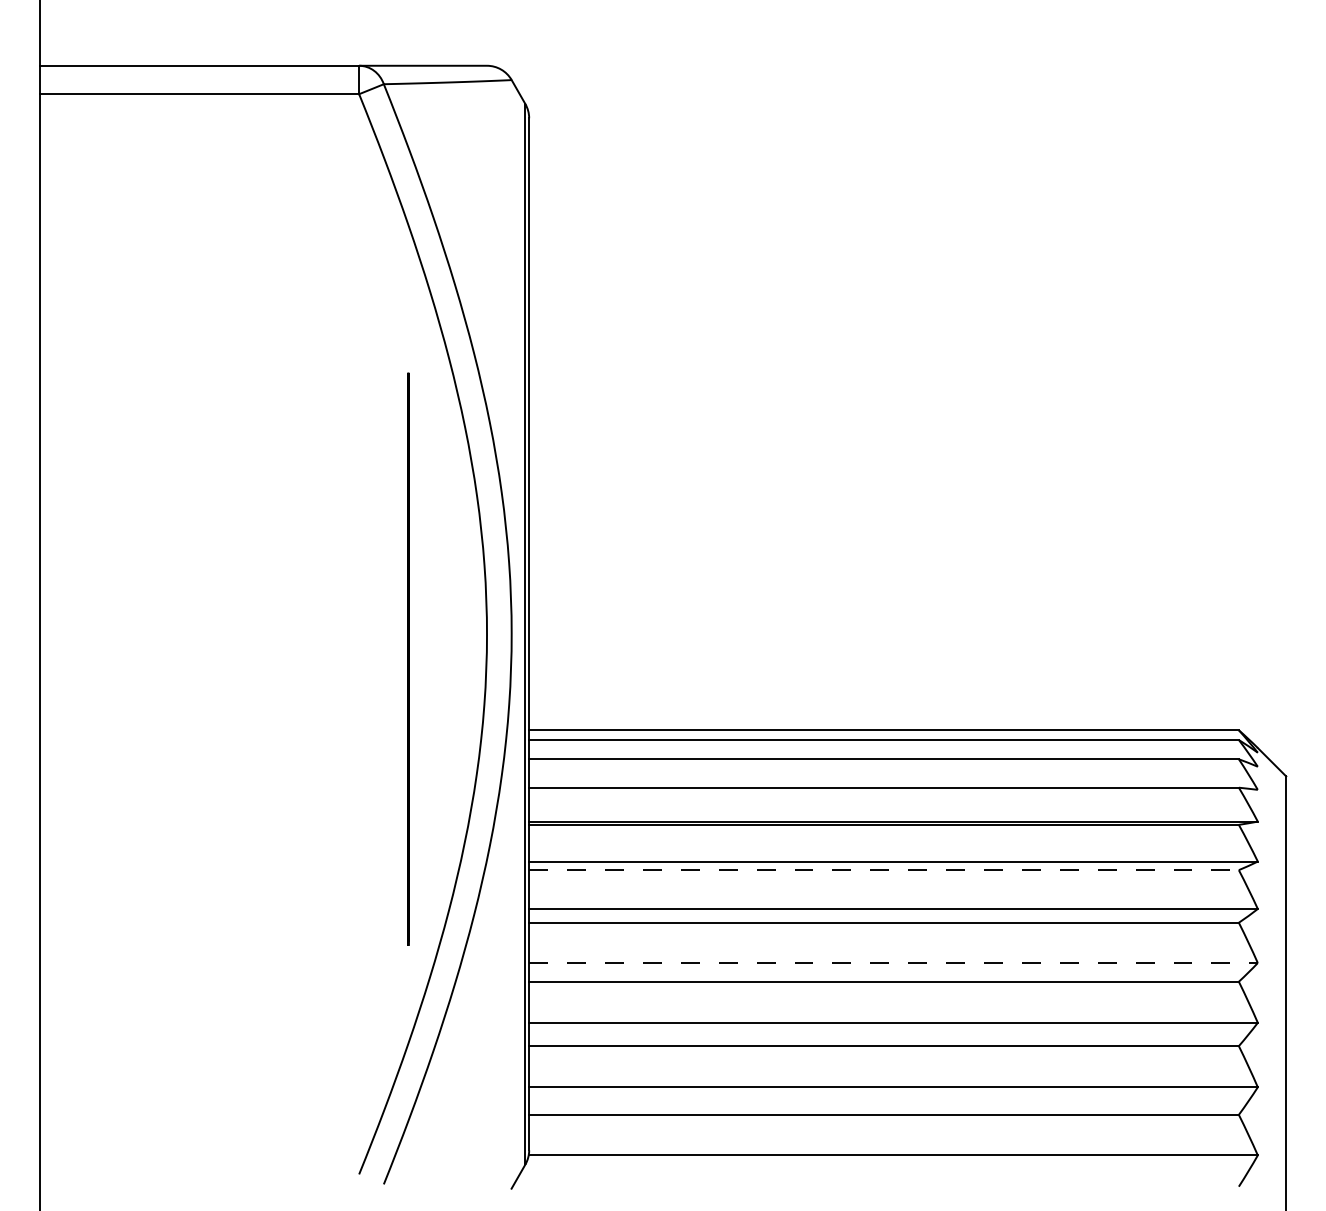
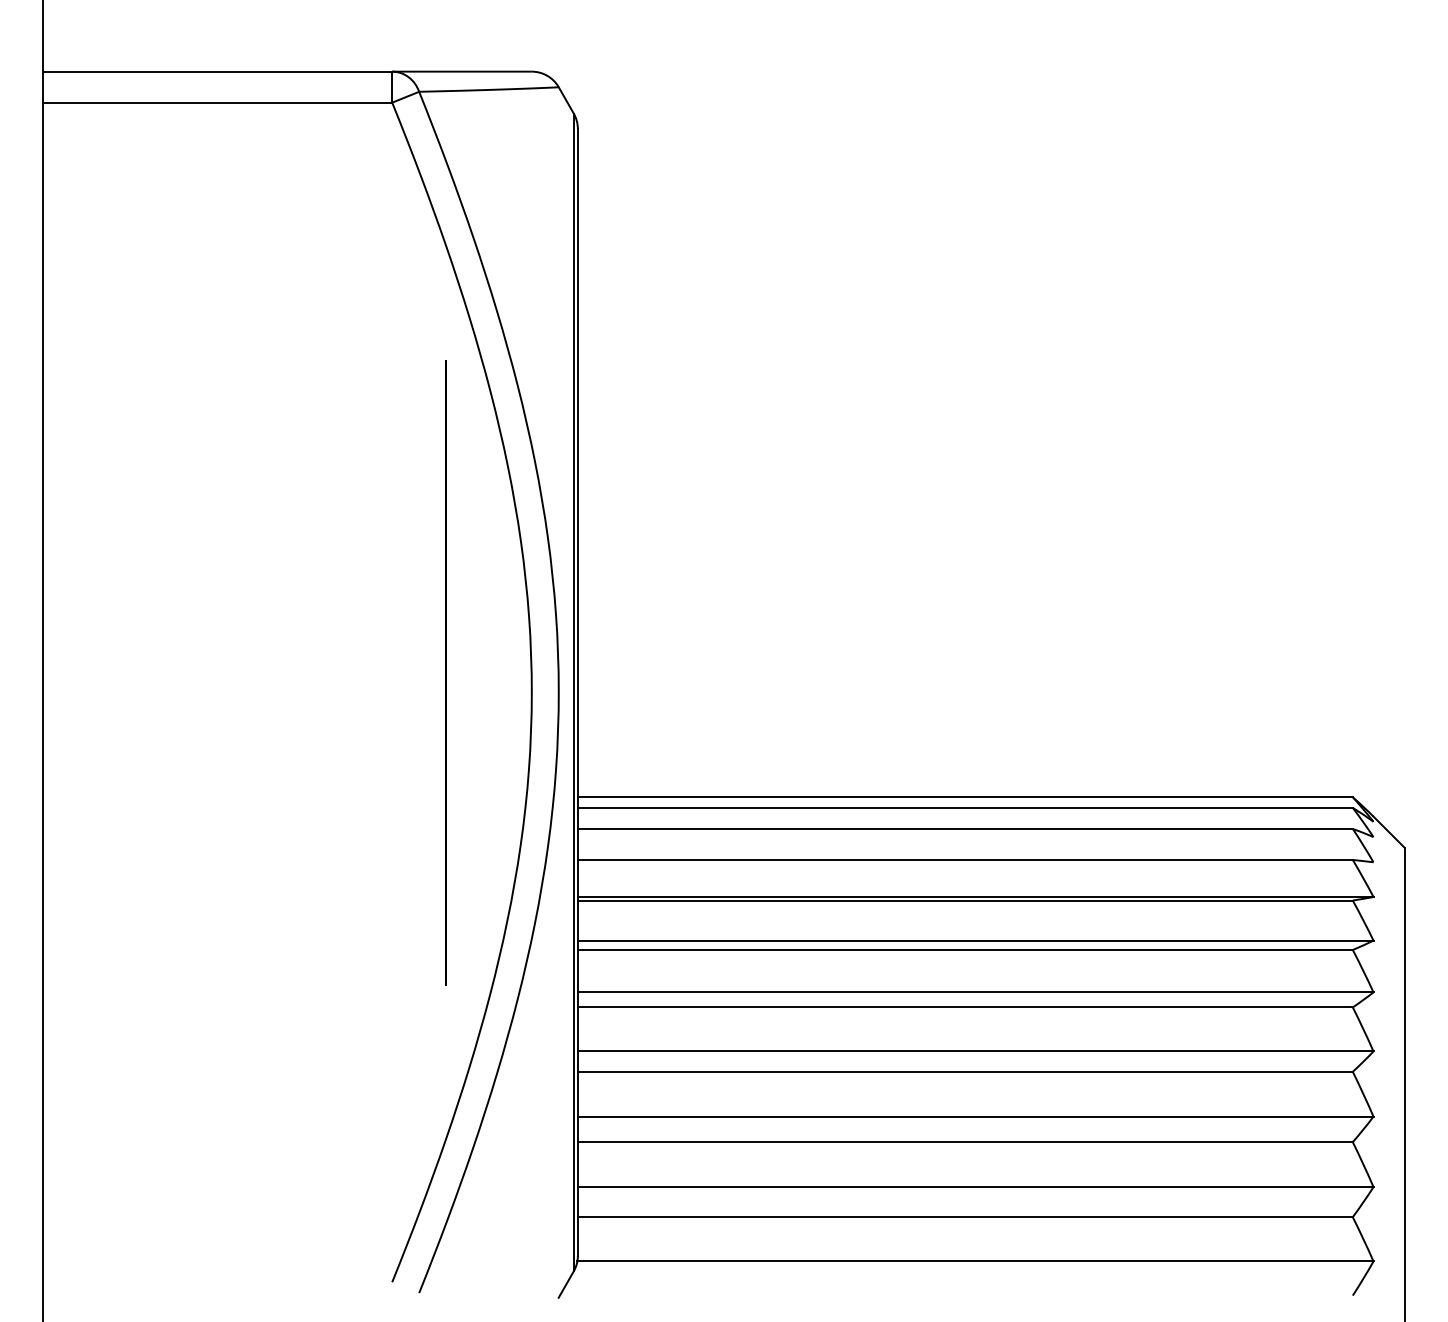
line: (407, 659) -> (445, 672), moved
line: (884, 869) -> (965, 949), dashed -> solid
line: (893, 963) -> (975, 1051), dashed -> solid

